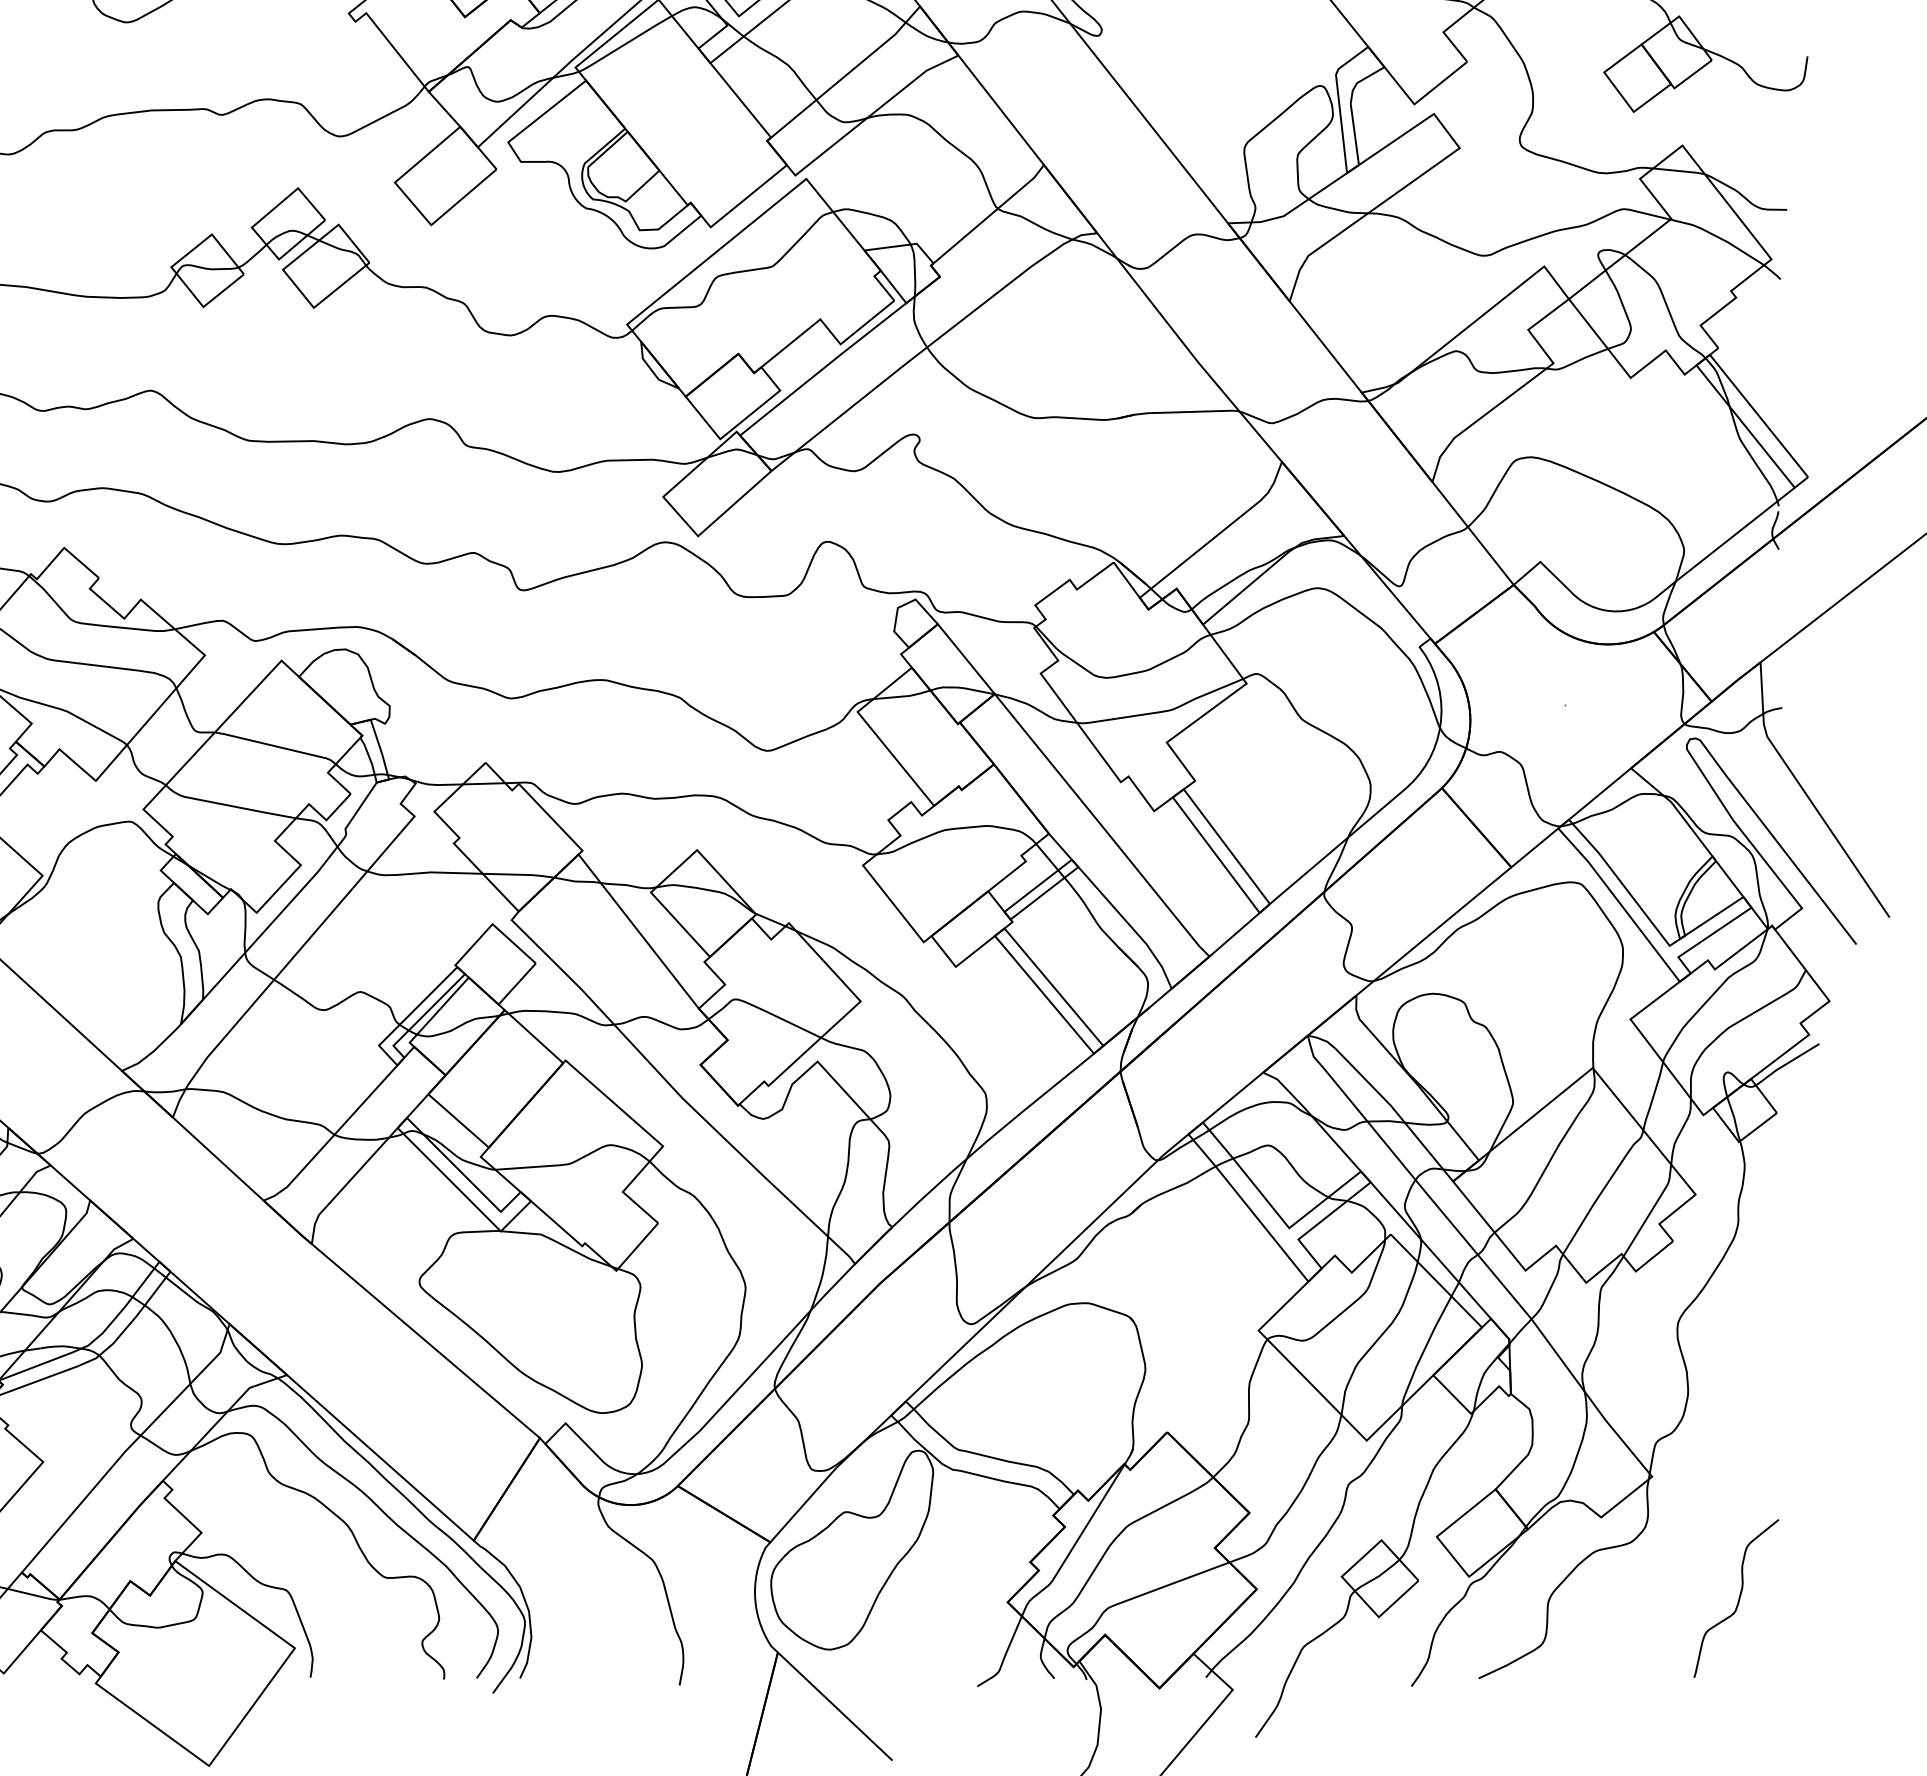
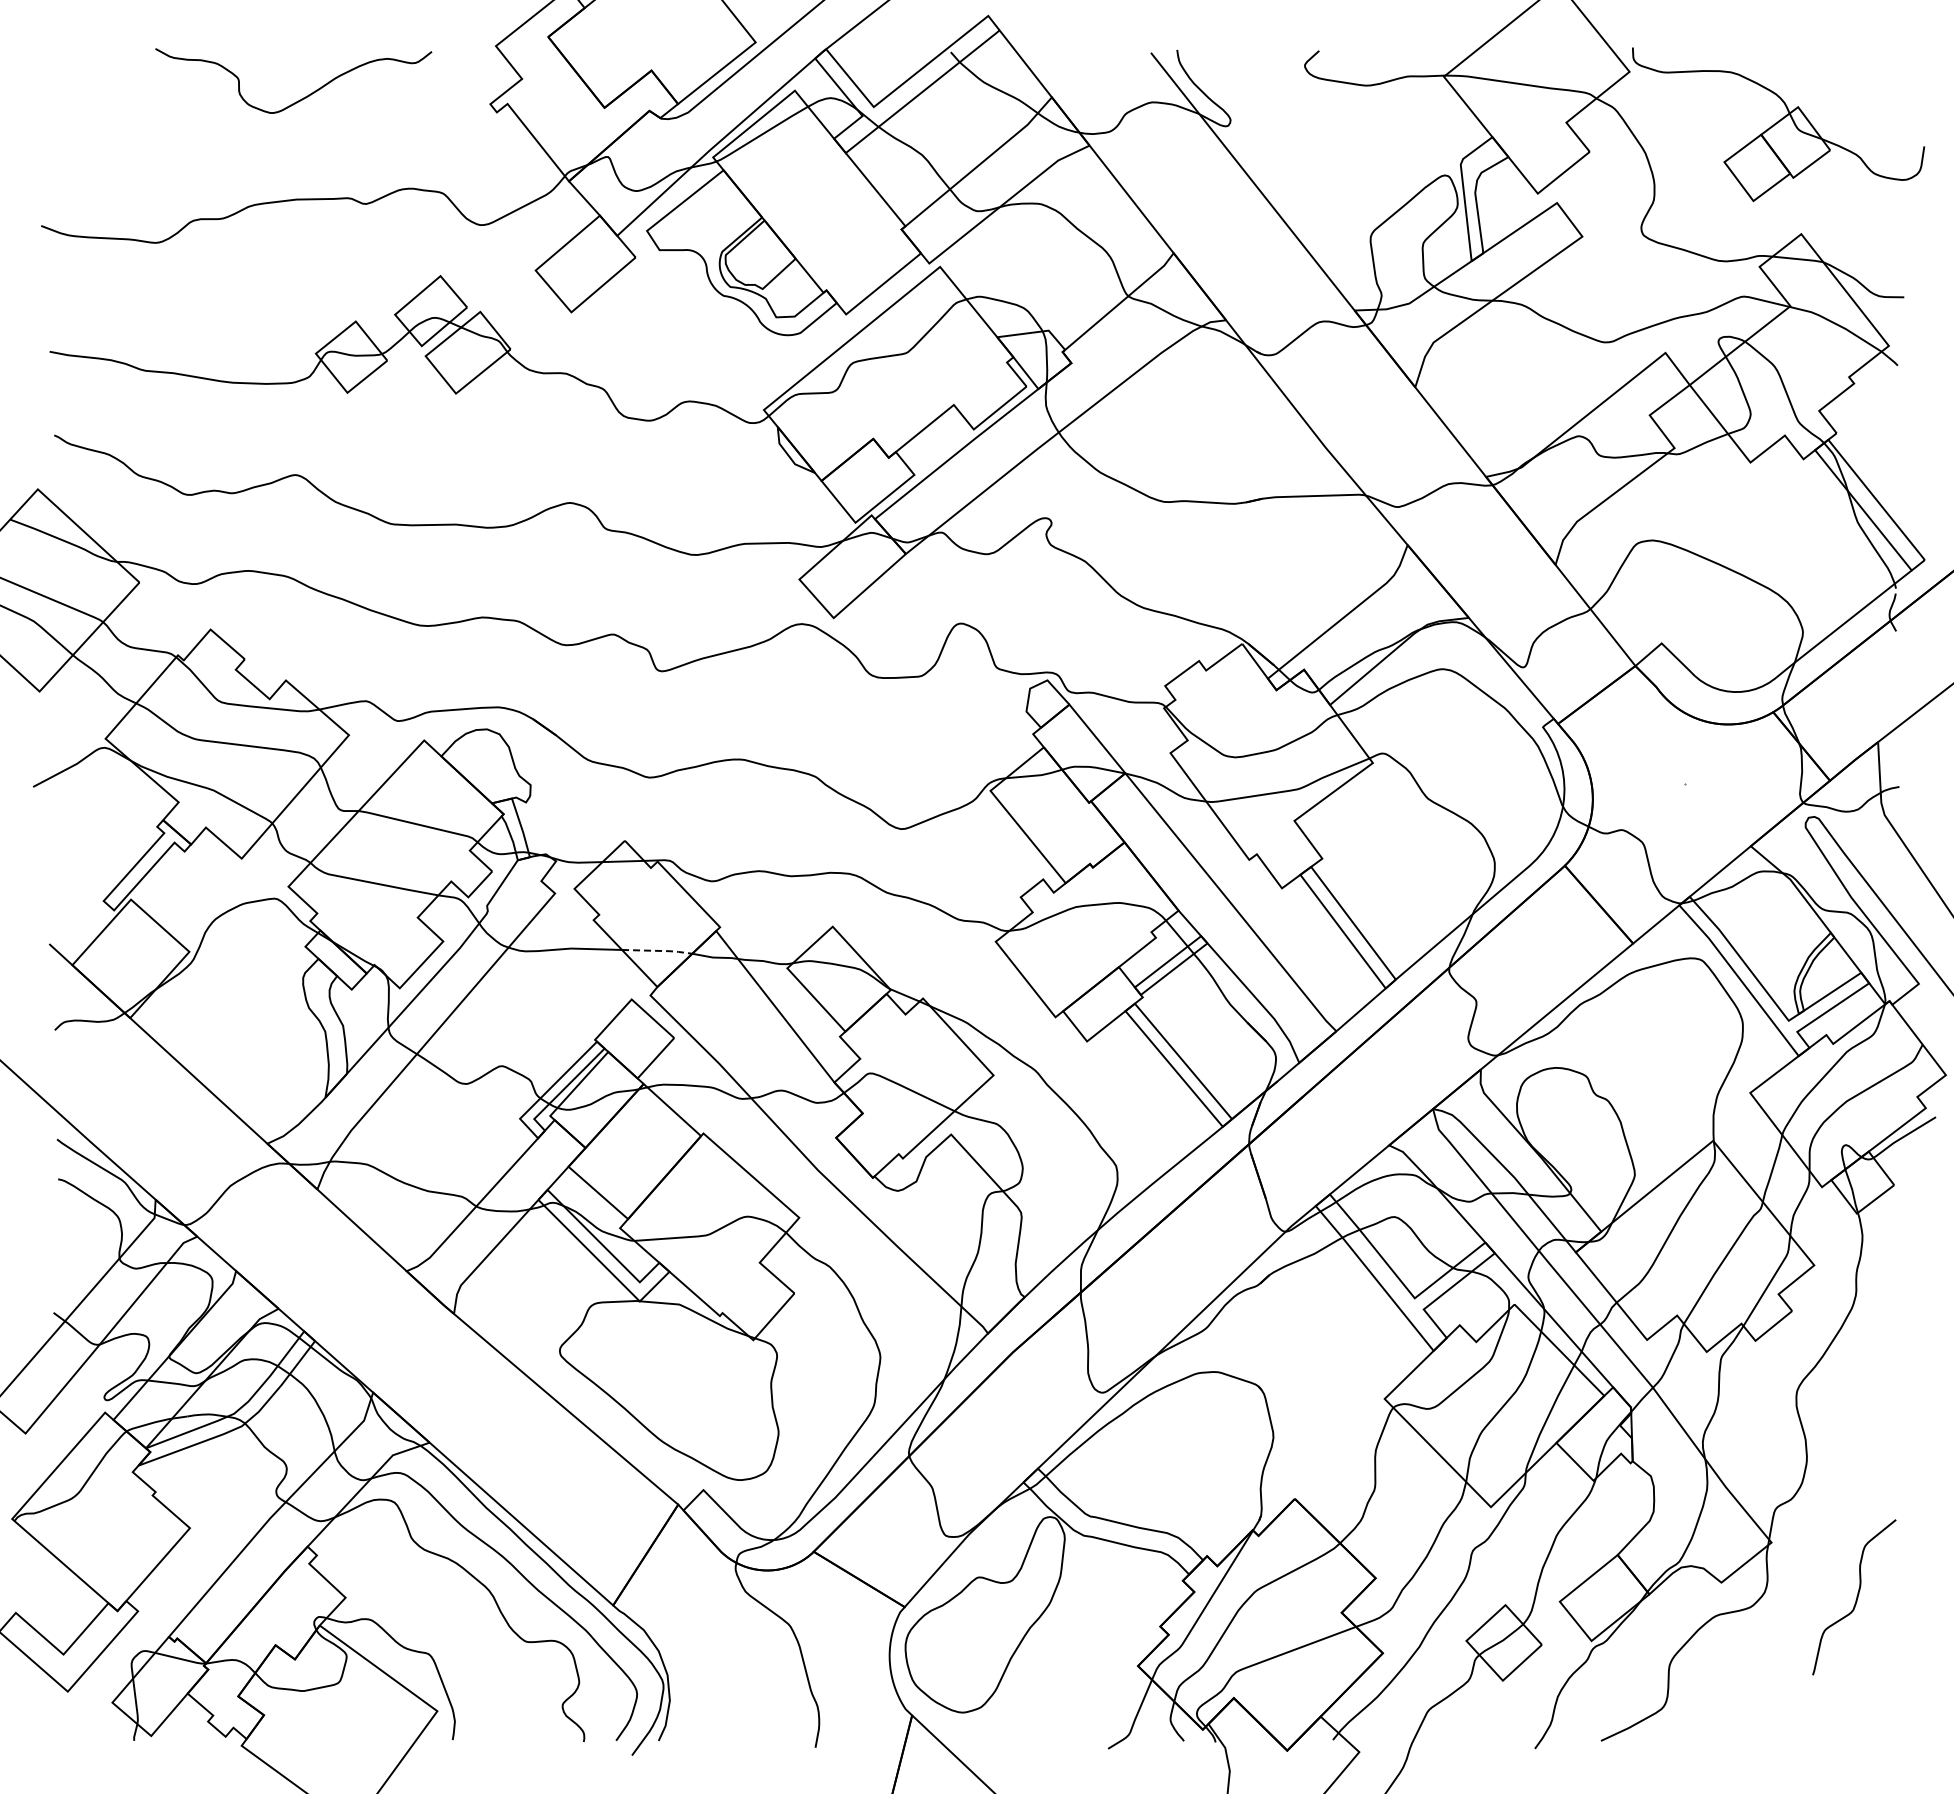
line: (519, 874) -> (658, 950), solid -> dashed
curve: (1738, 1598) -> (1856, 1597), moved

